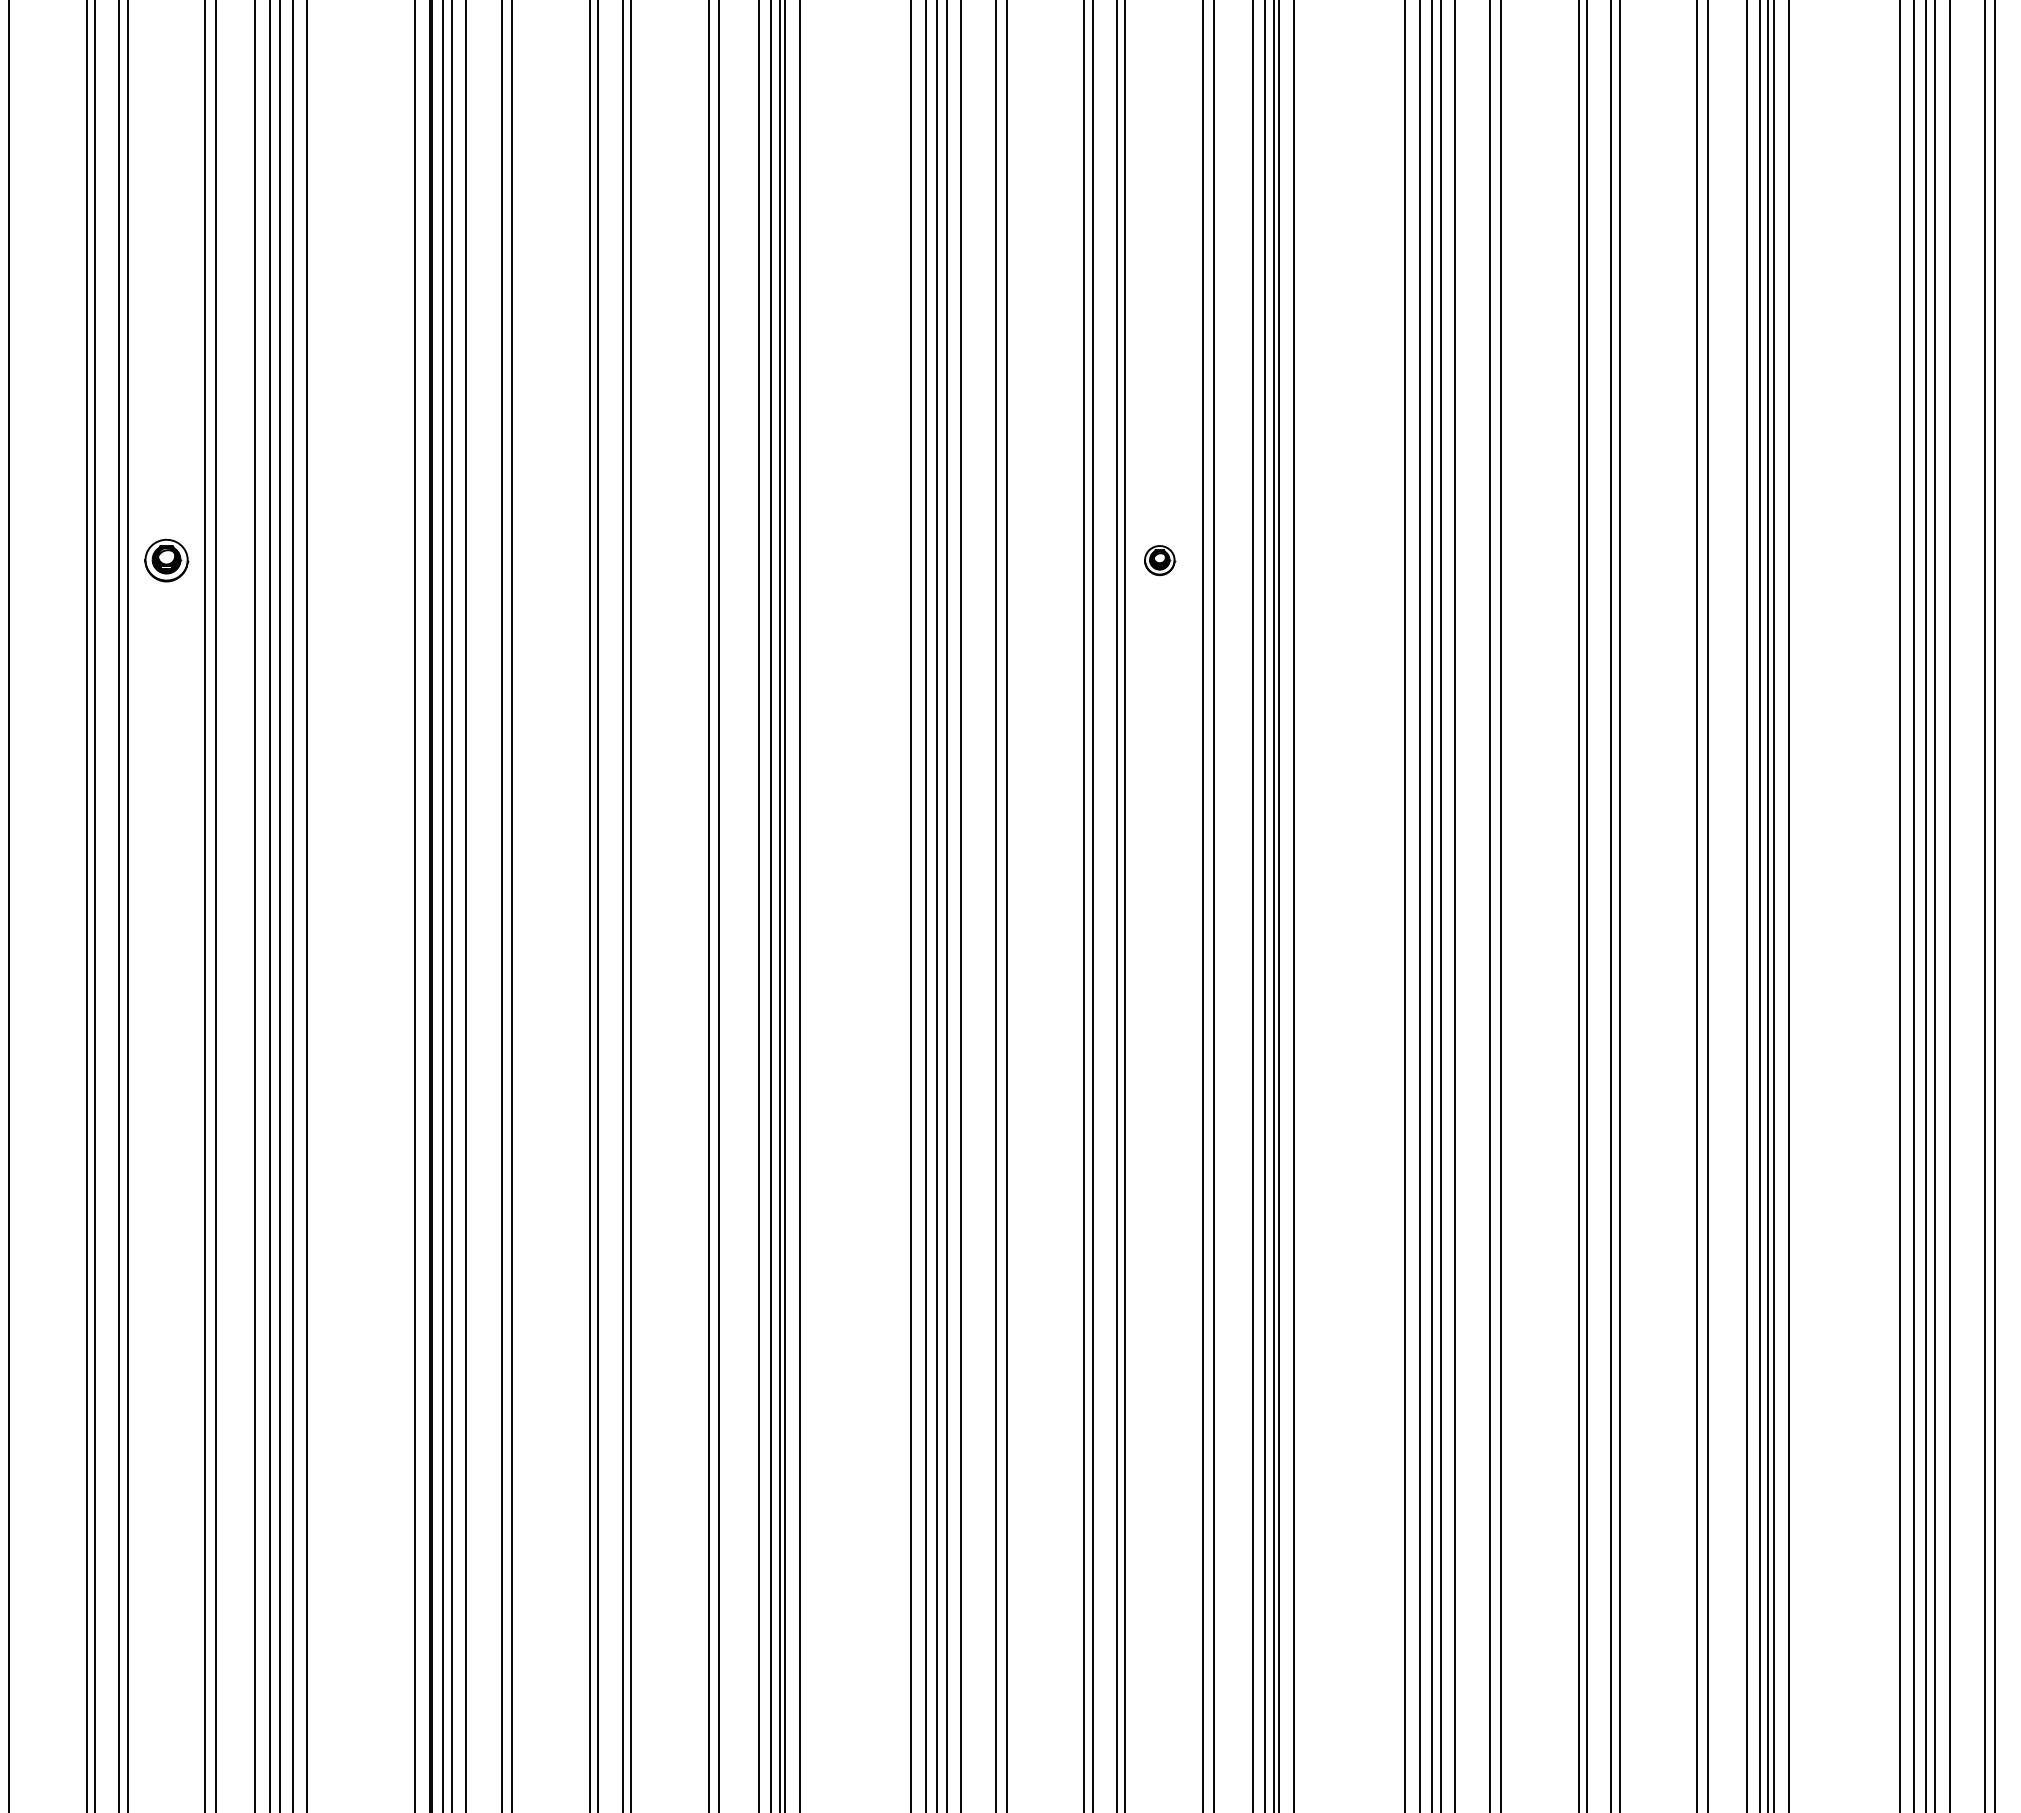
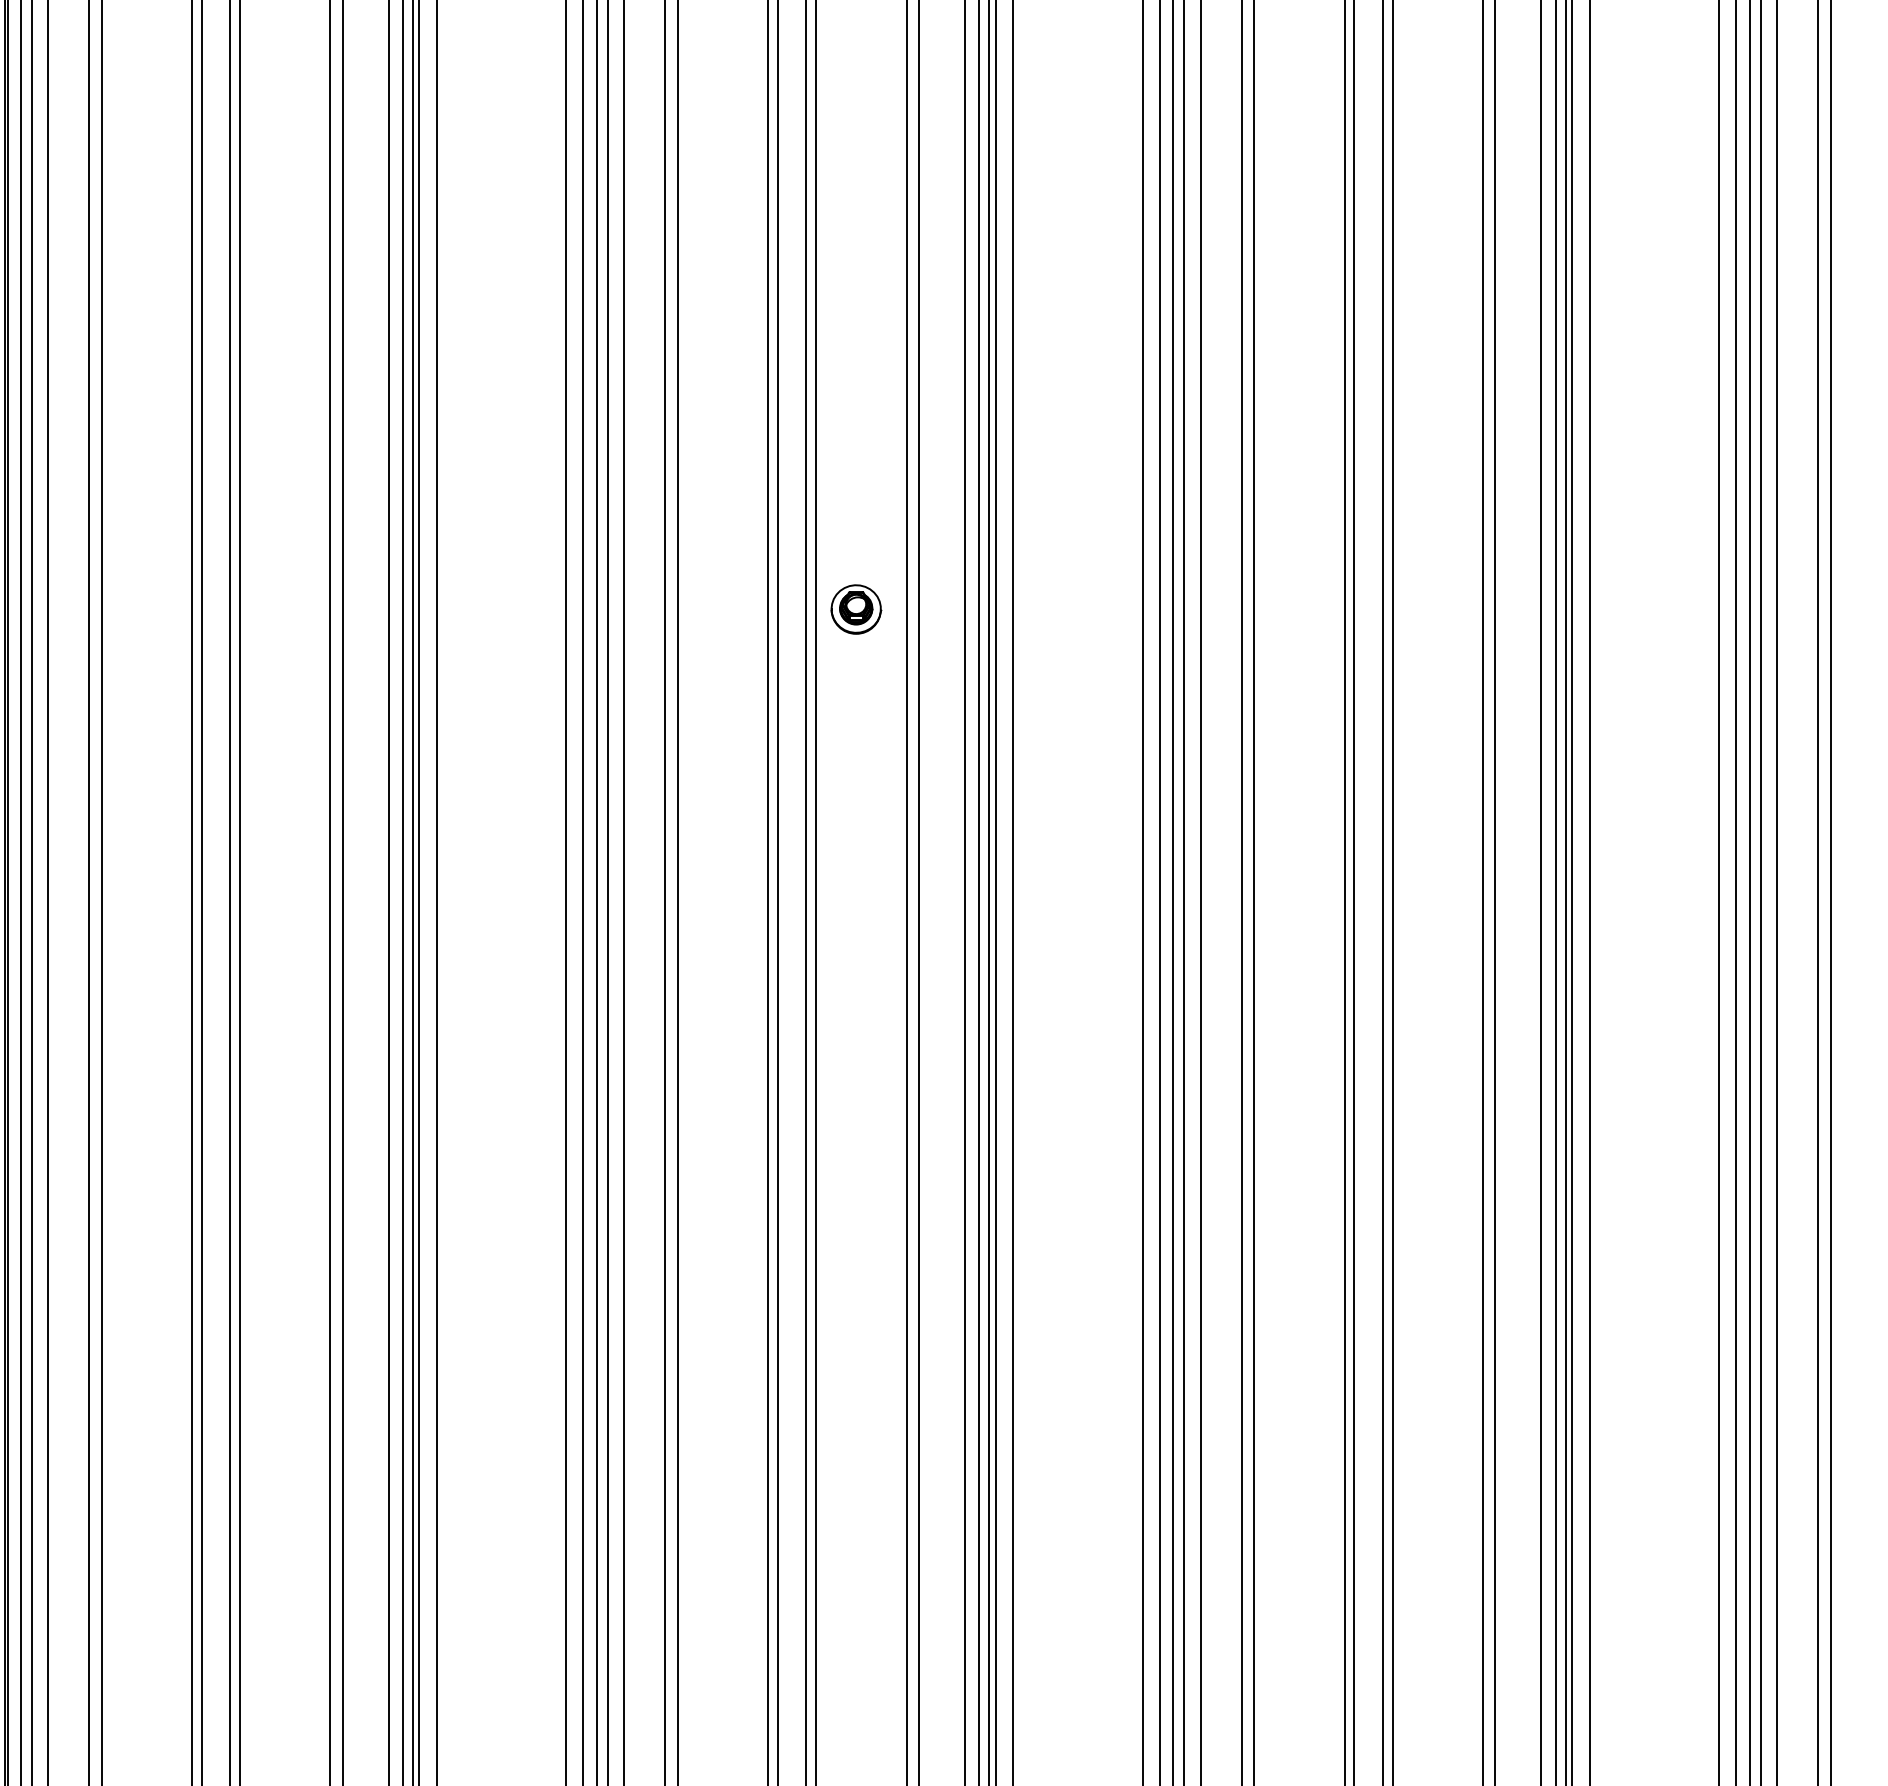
part: (1159, 560) -> (855, 609), size x1.43

